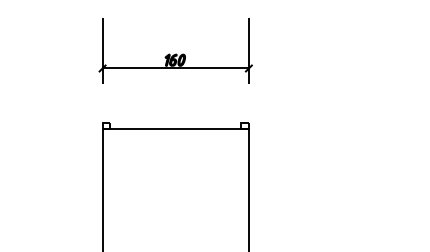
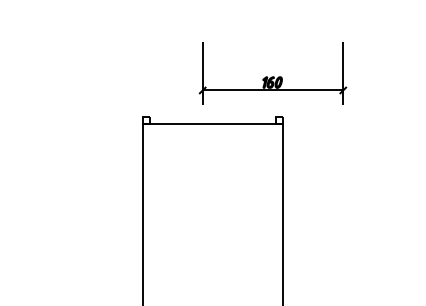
part: (175, 50) -> (272, 73), moved

